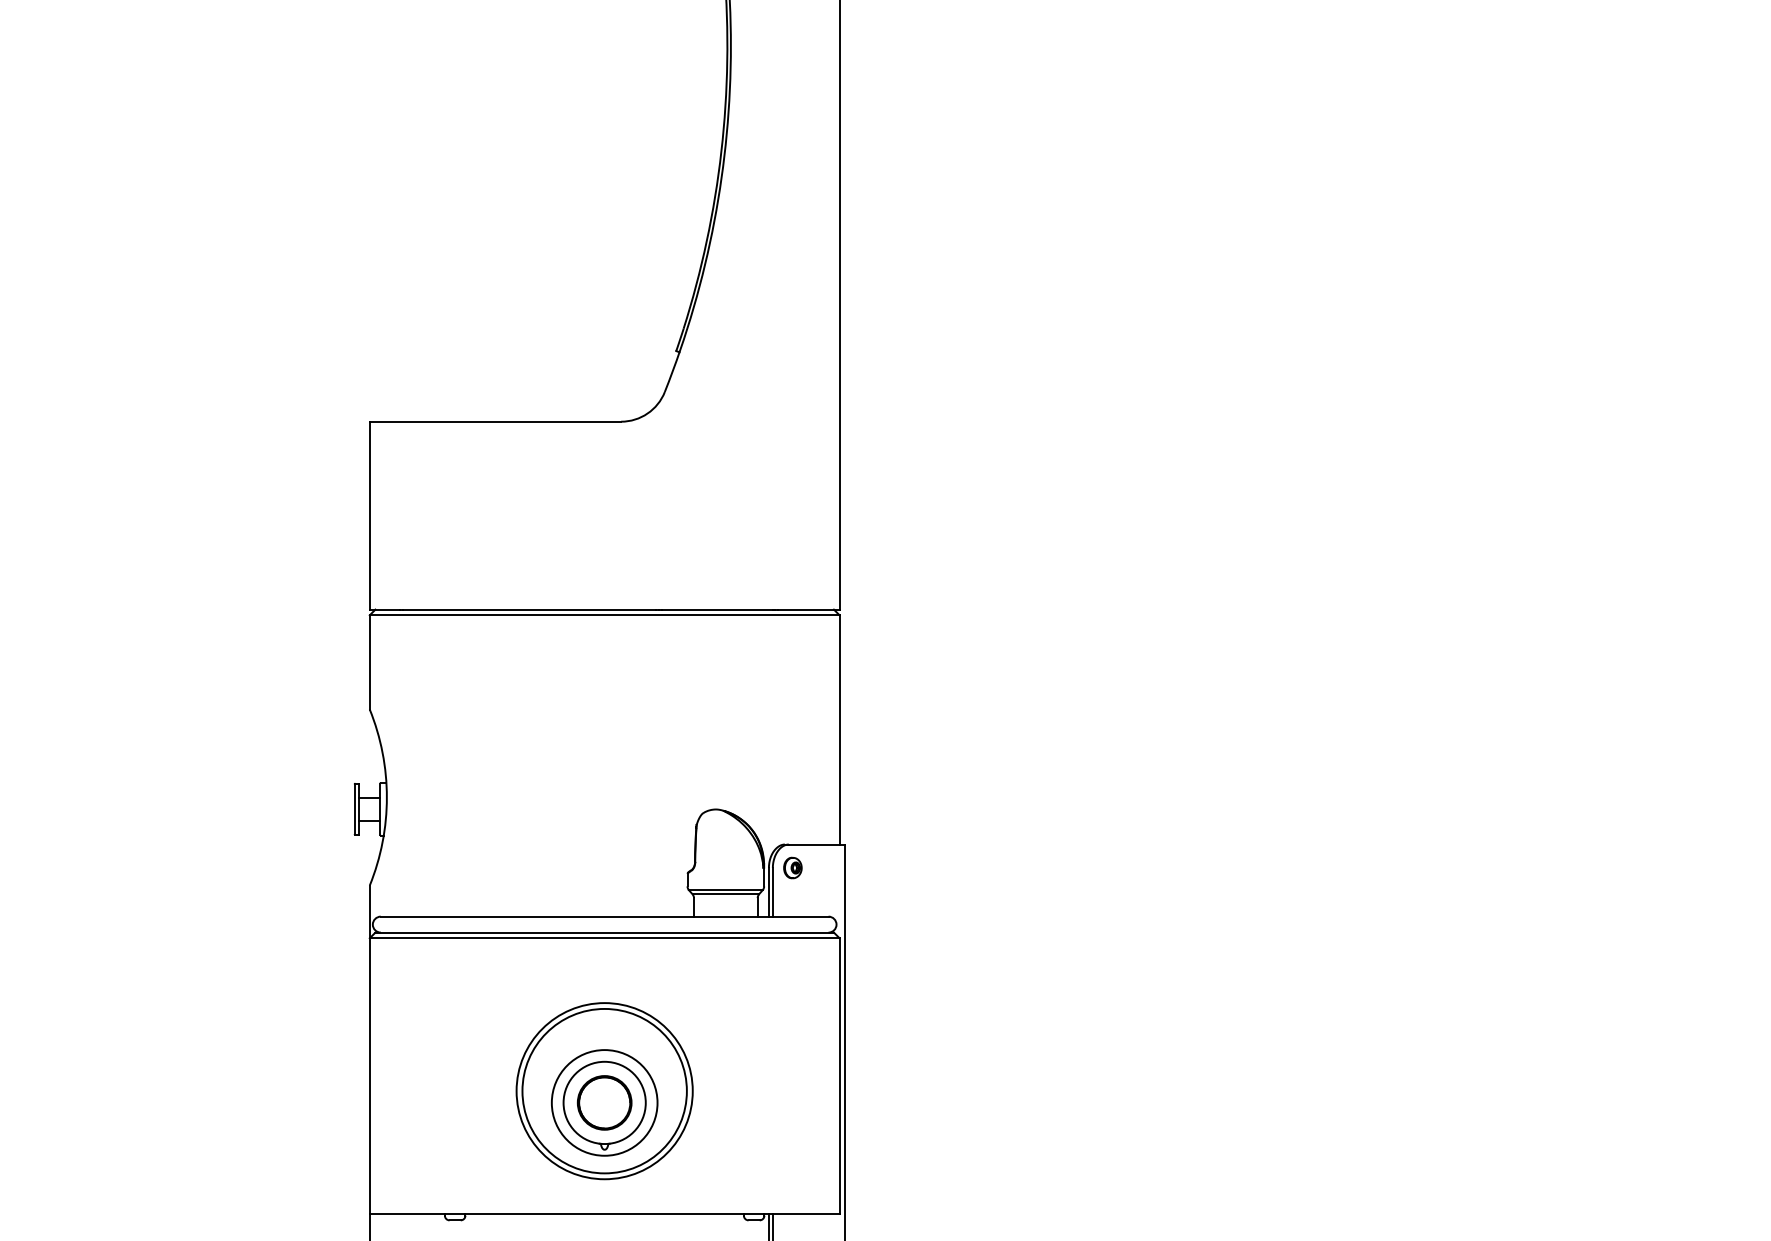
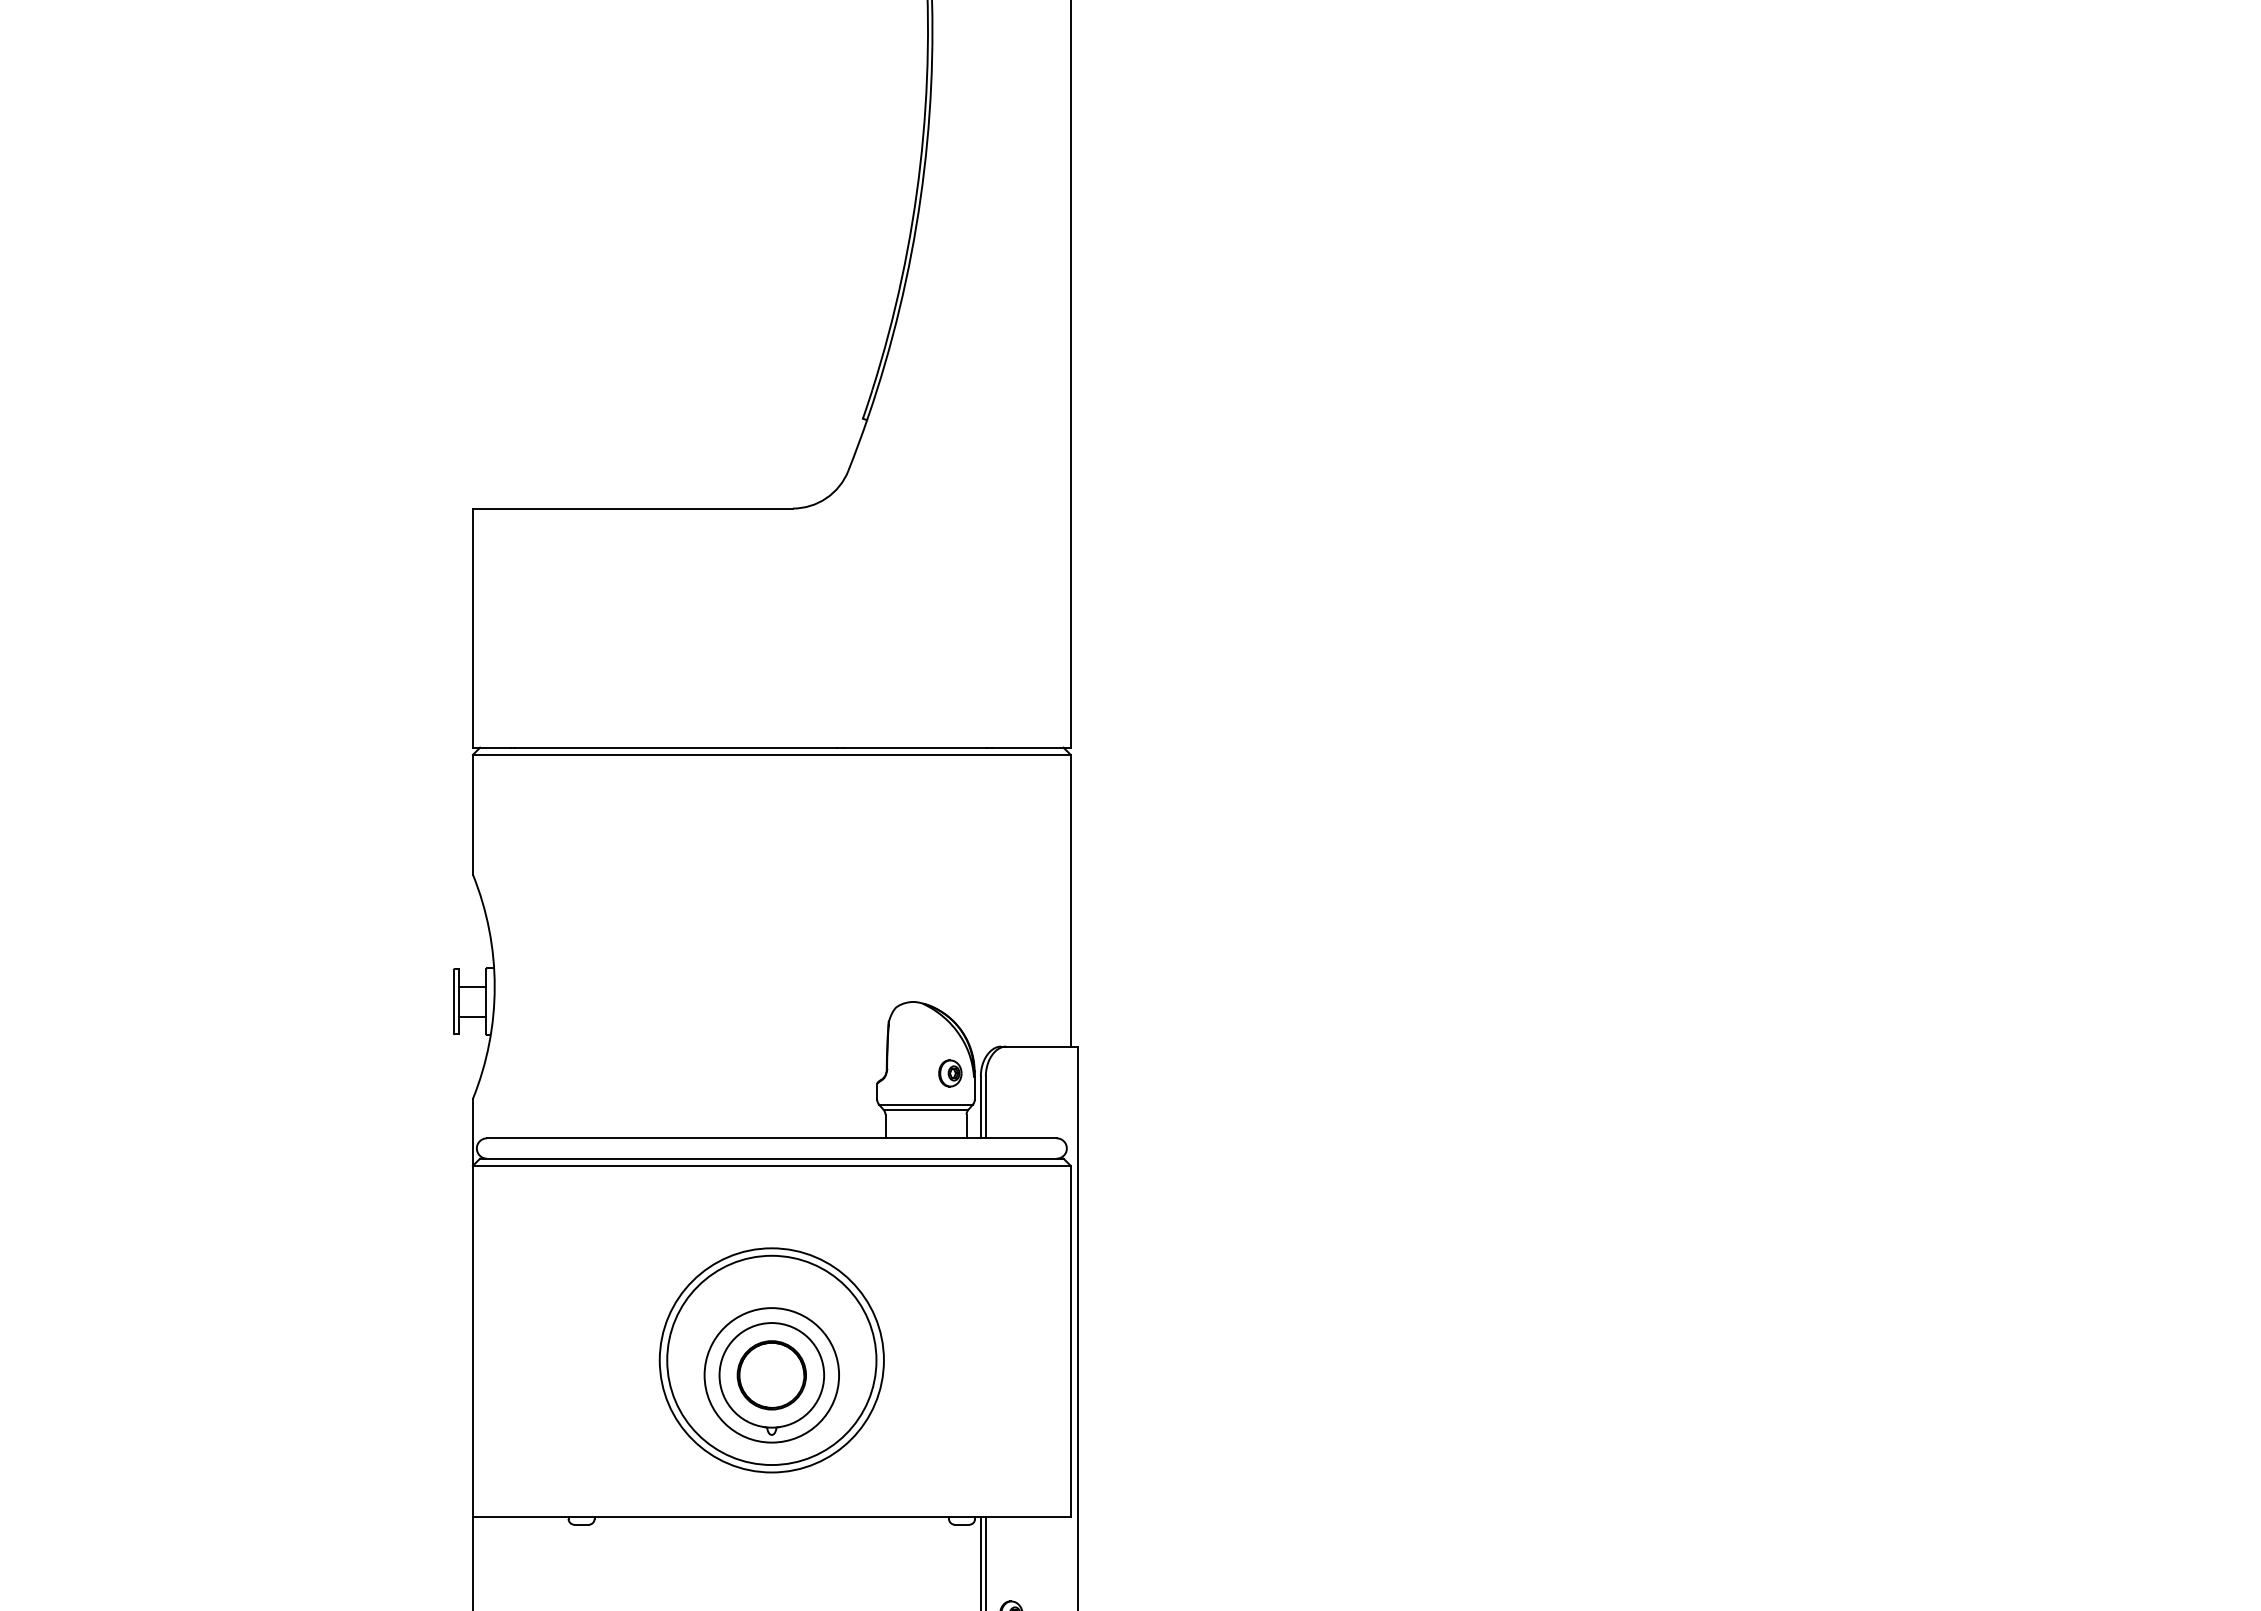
part: (793, 868) -> (950, 1073), moved

